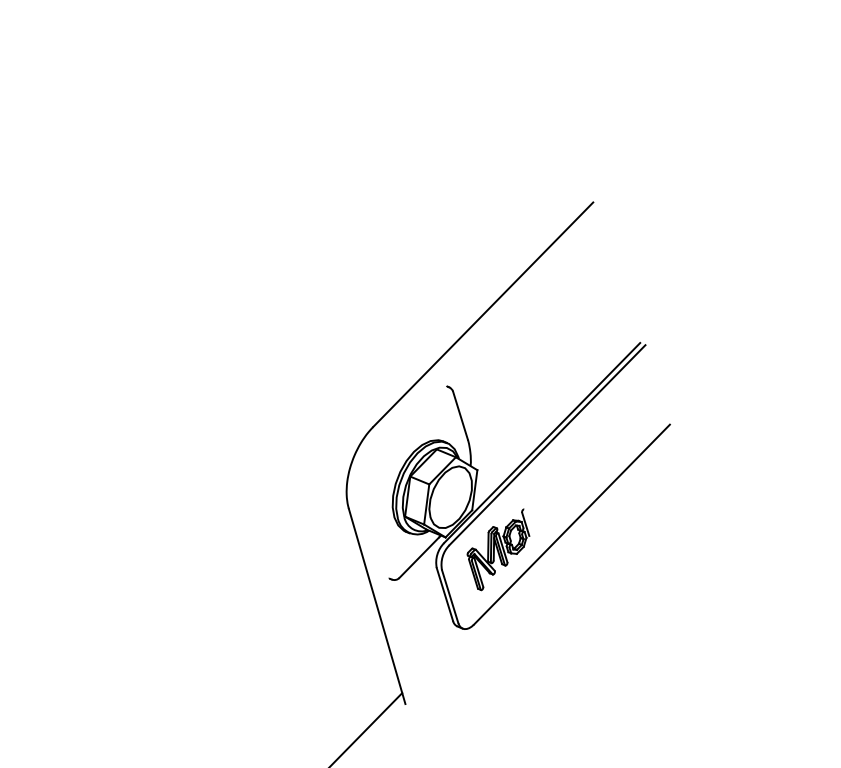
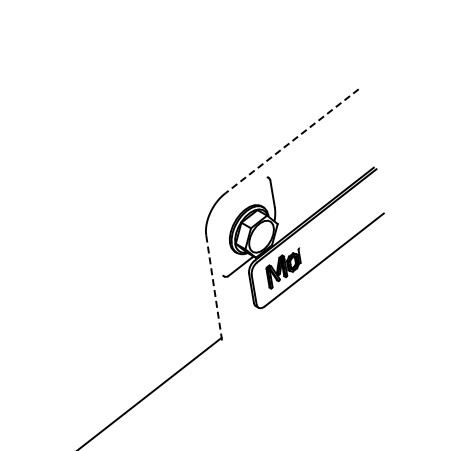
line: (482, 314) -> (291, 141), solid -> dashed
line: (377, 605) -> (214, 289), solid -> dashed

